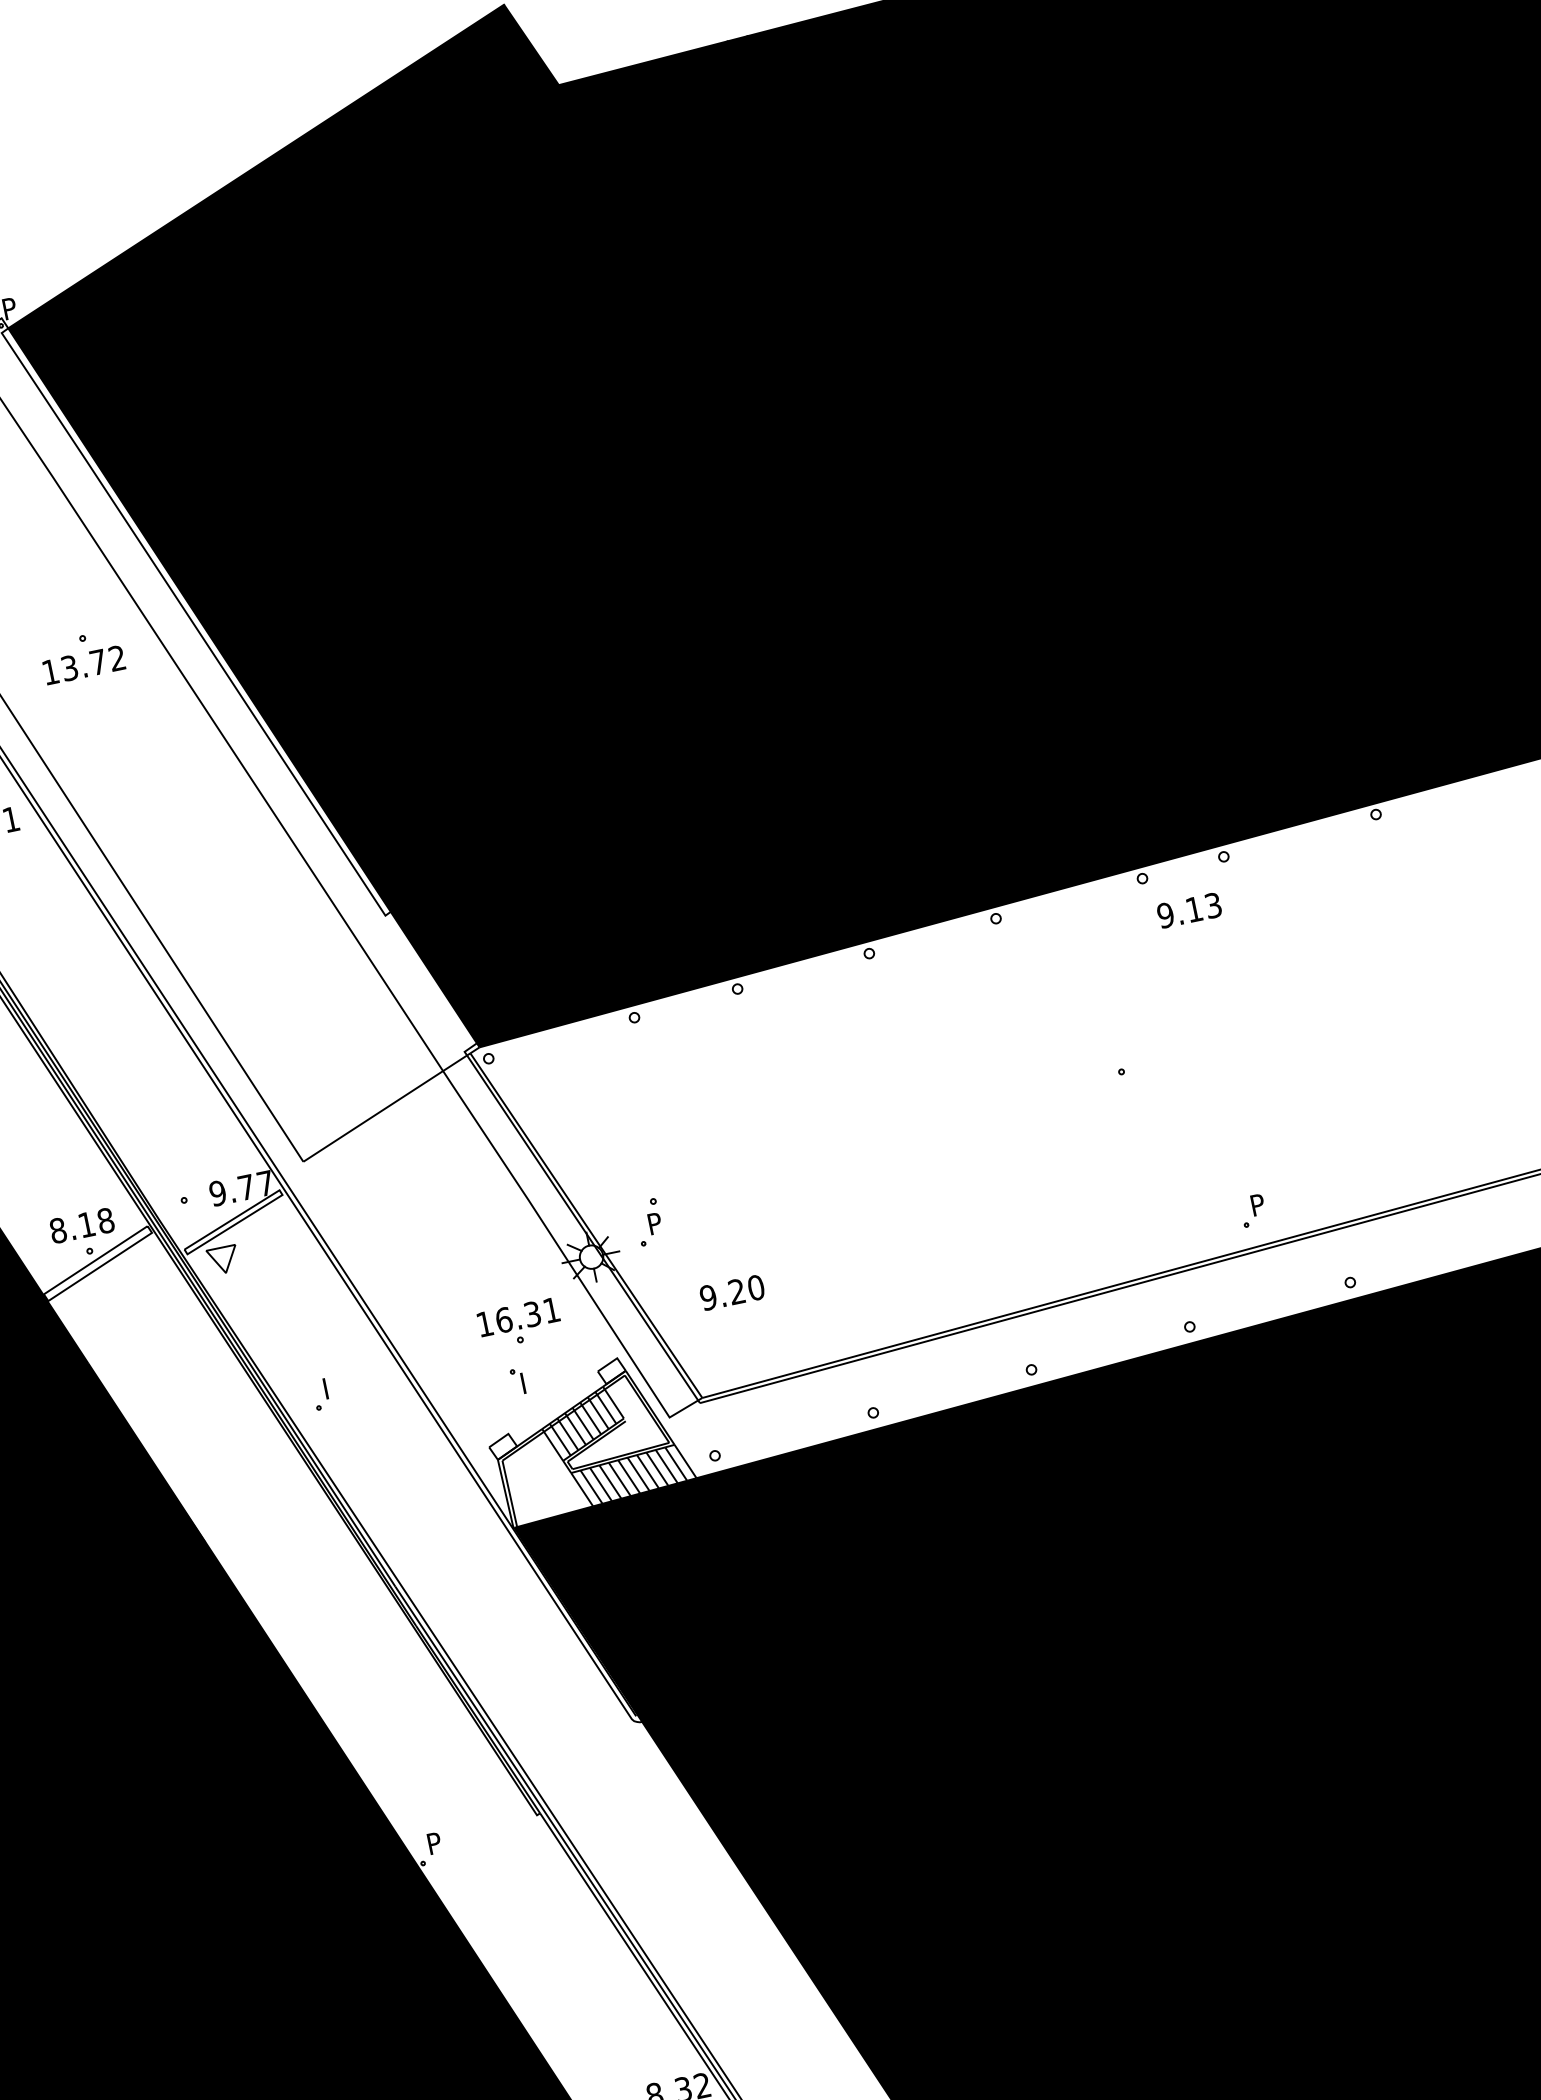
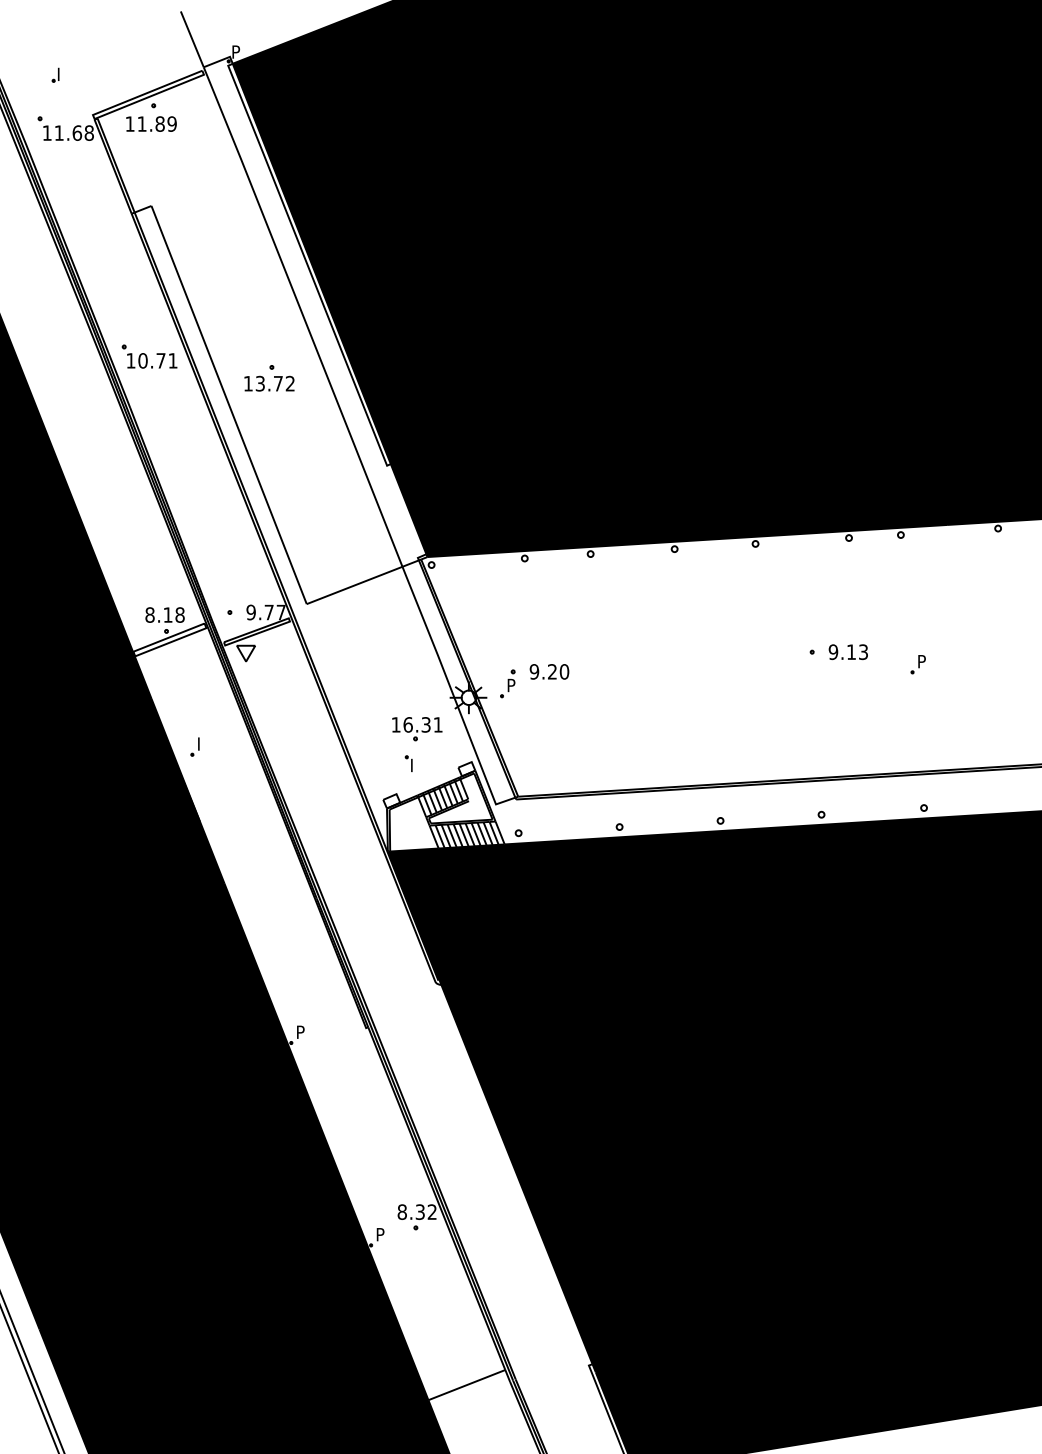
part: (82, 656) -> (269, 378), moved
text: (1188, 911) -> (847, 652), moved
part: (1251, 1211) -> (917, 664), moved
text: (732, 1292) -> (549, 671), moved
part: (319, 1394) -> (194, 746), moved

